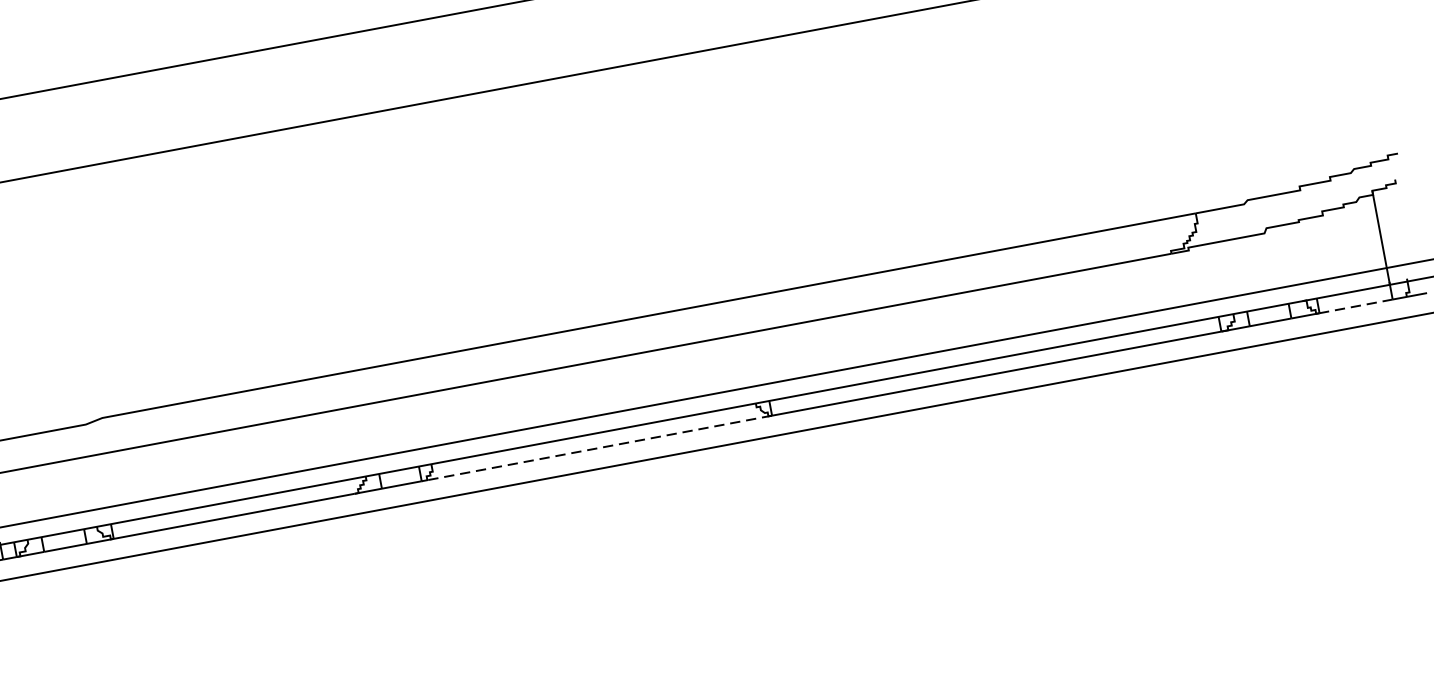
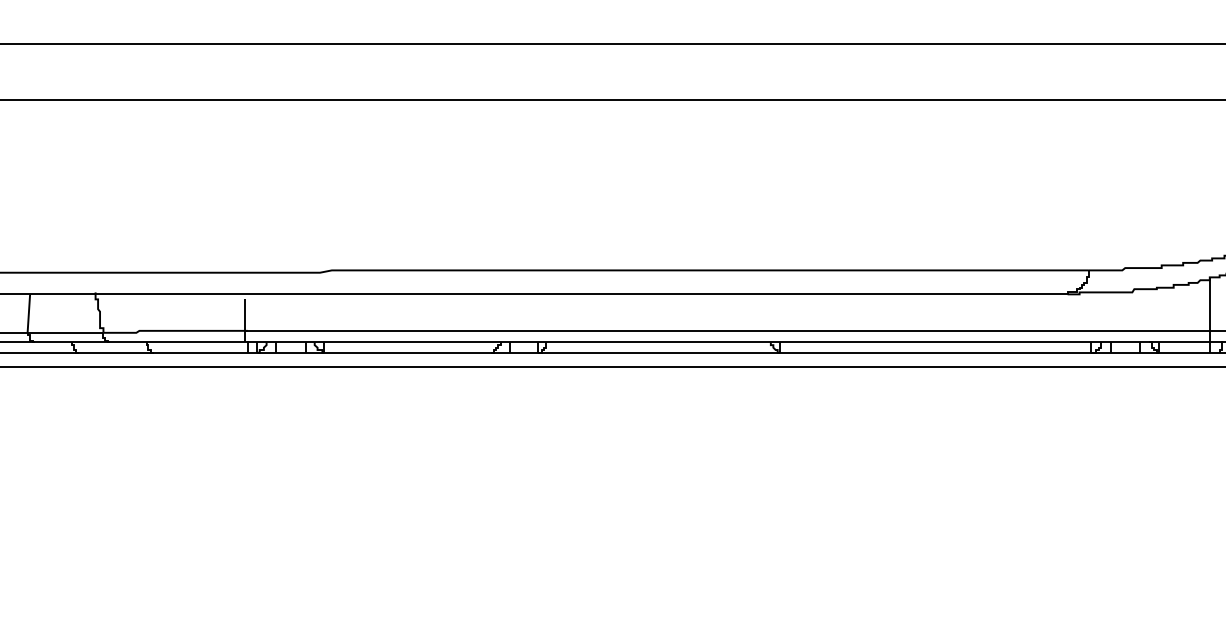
line: (1356, 306) -> (1184, 352), dashed -> solid
line: (596, 448) -> (658, 352), dashed -> solid

